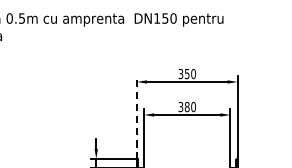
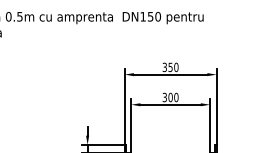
text: (187, 107) -> (170, 97), 380 -> 300
line: (136, 116) -> (124, 106), dashed -> solid

